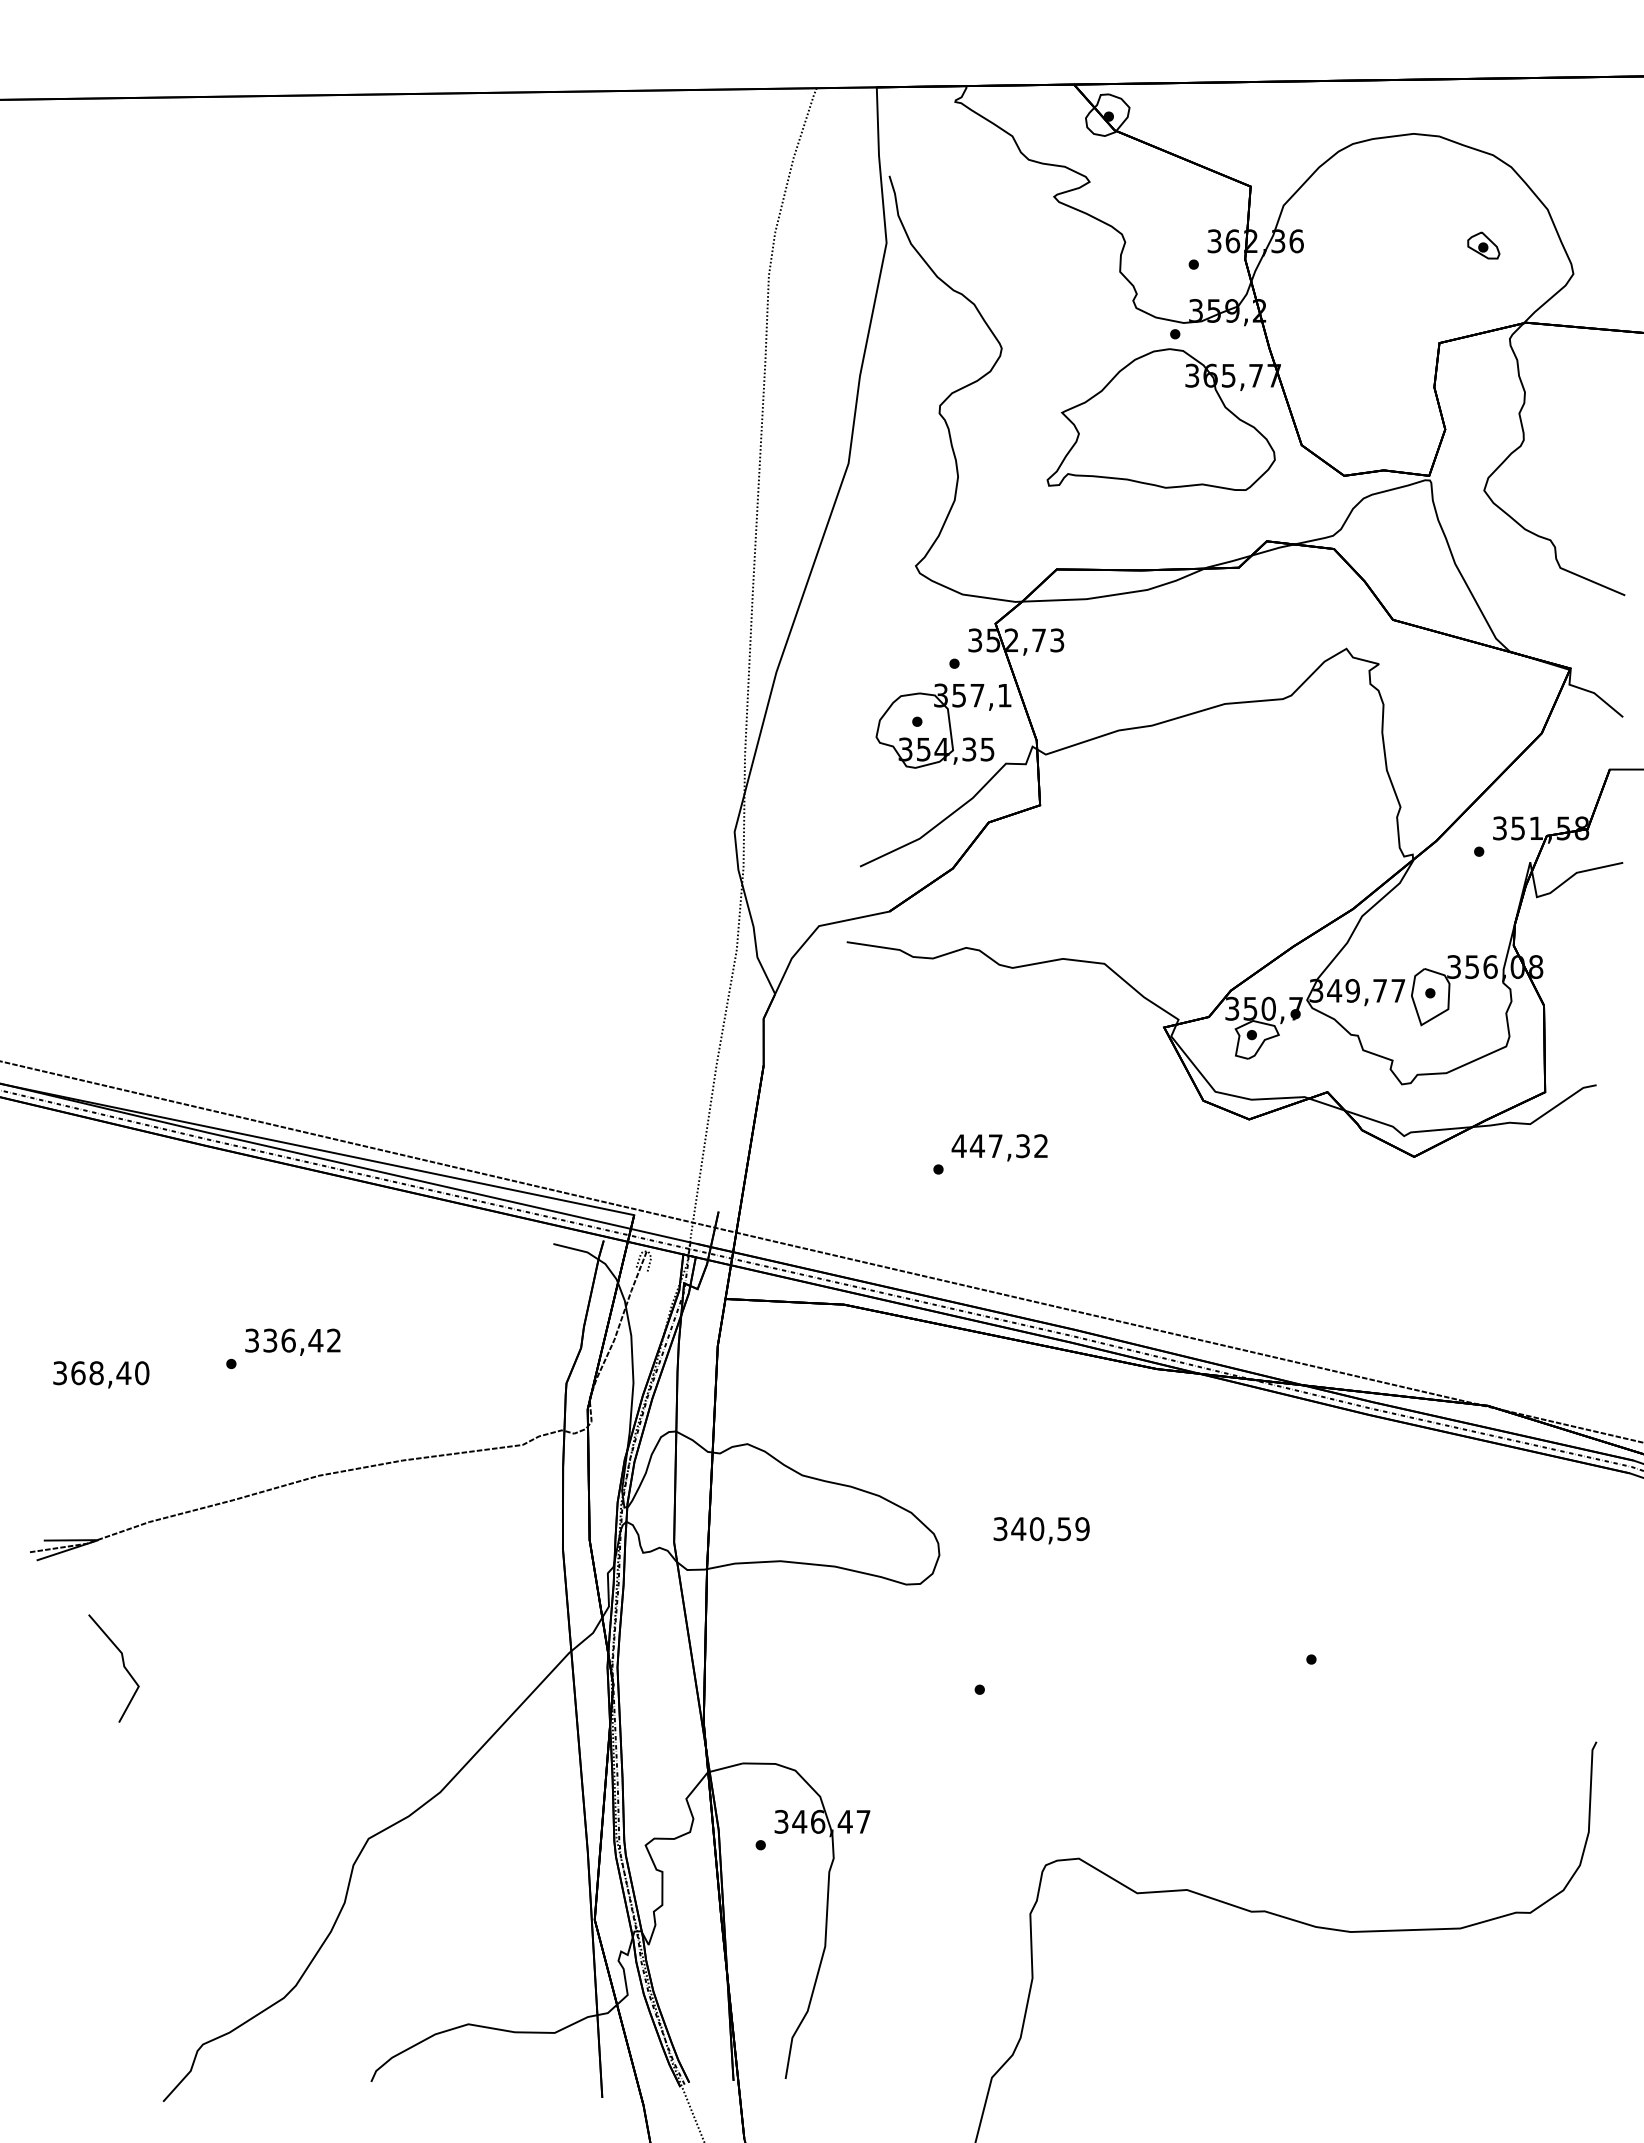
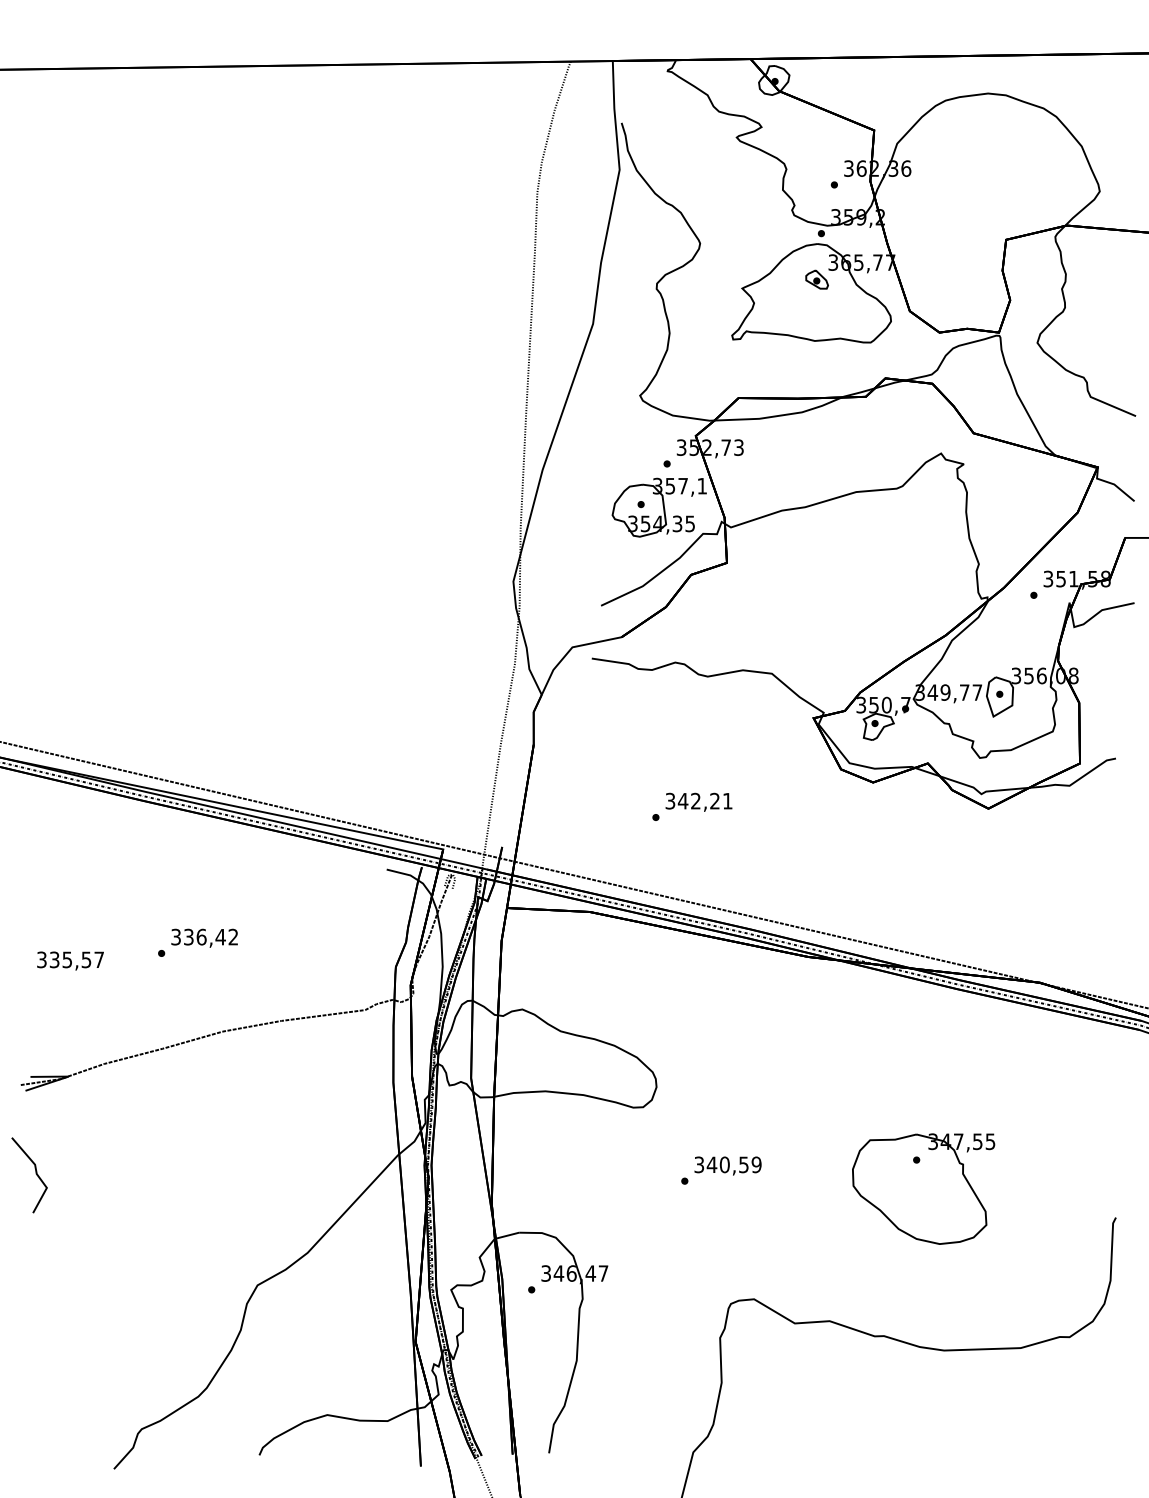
part: (1482, 245) -> (816, 279), moved
text: (999, 1145) -> (698, 800), 447,32 -> 342,21
text: (109, 1372) -> (76, 959), 368,40 -> 335,57
text: (1040, 1529) -> (727, 1165), moved
line: (122, 1665) -> (35, 1173), moved
part: (1321, 1700) -> (923, 1188), added

